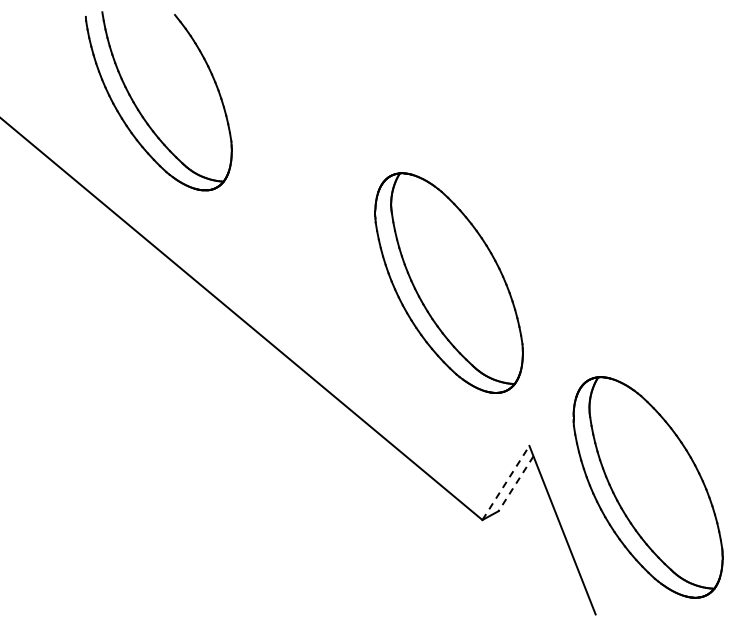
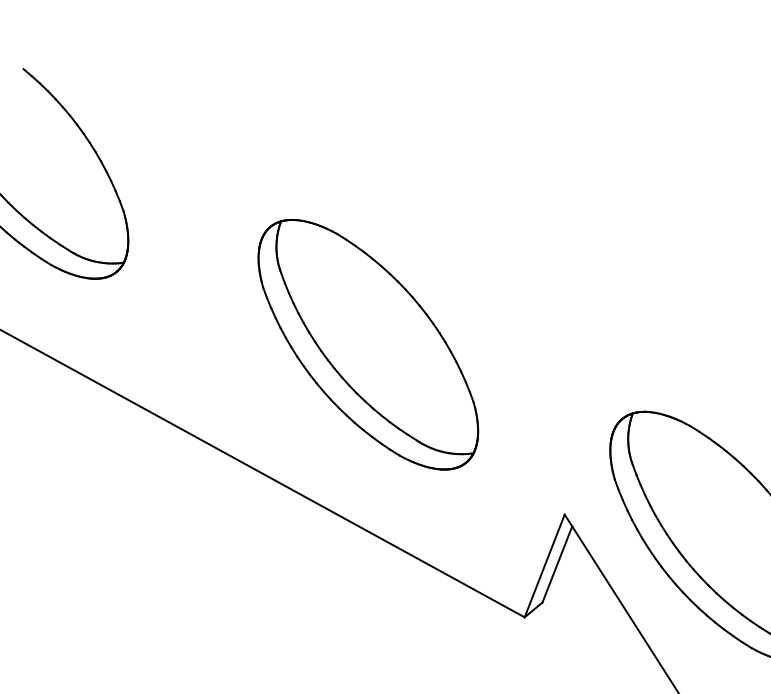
part: (448, 282) -> (367, 344), moved
line: (505, 482) -> (544, 565), dashed -> solid
line: (516, 483) -> (557, 564), dashed -> solid

